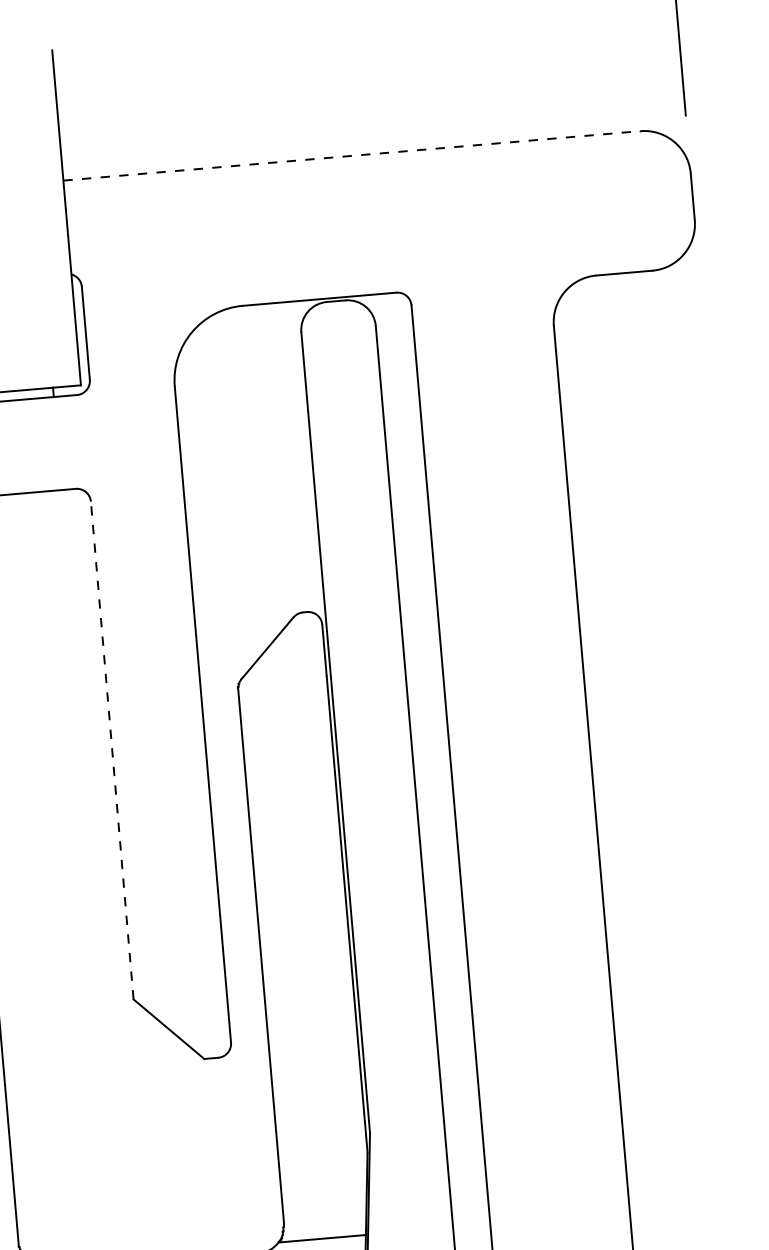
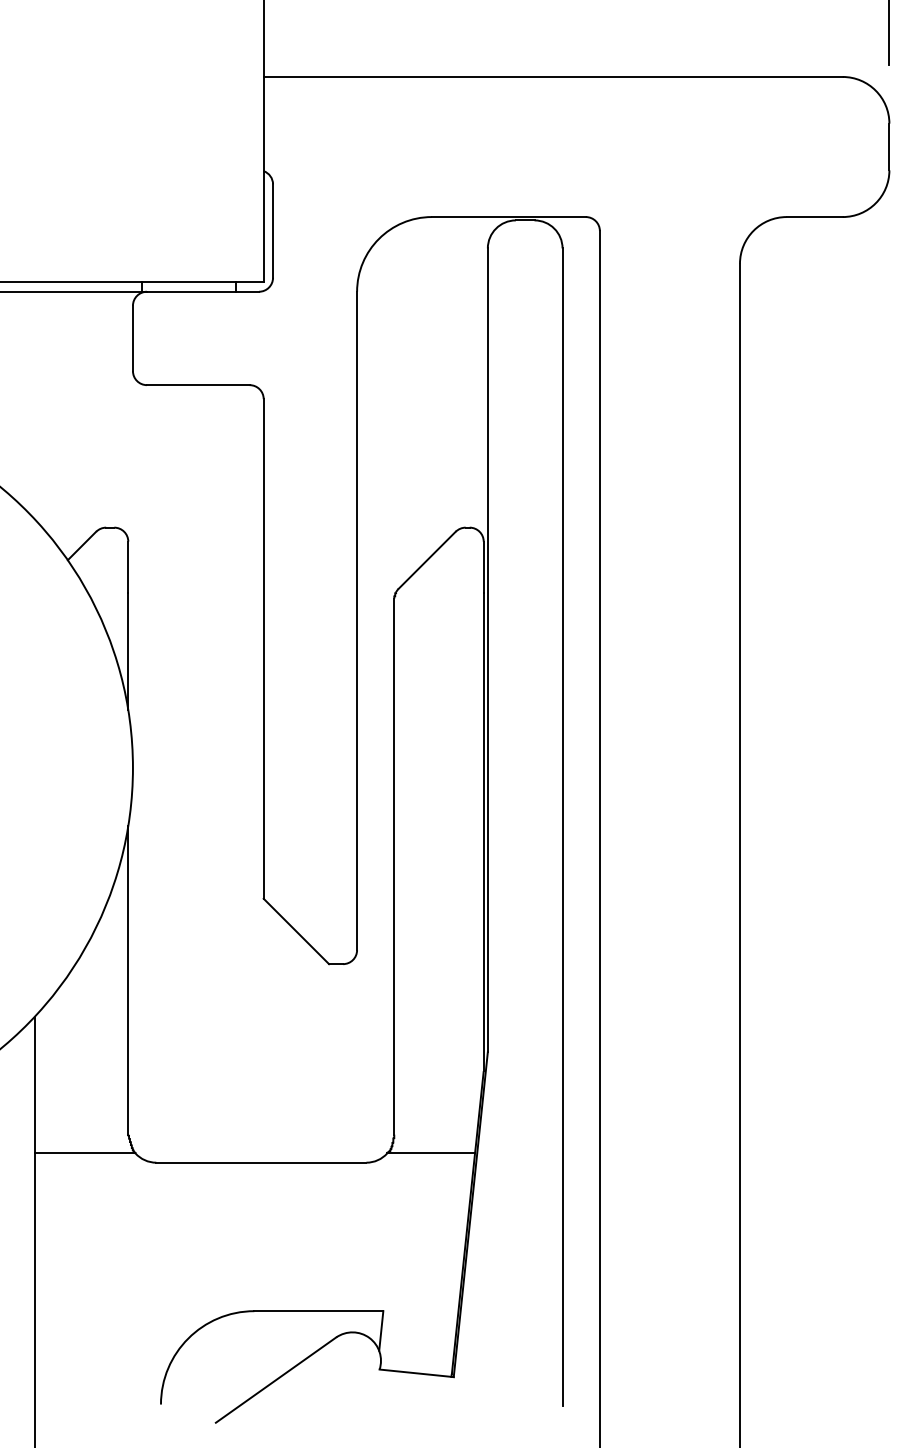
line: (352, 155) -> (553, 76), dashed -> solid
line: (112, 750) -> (263, 648), dashed -> solid

